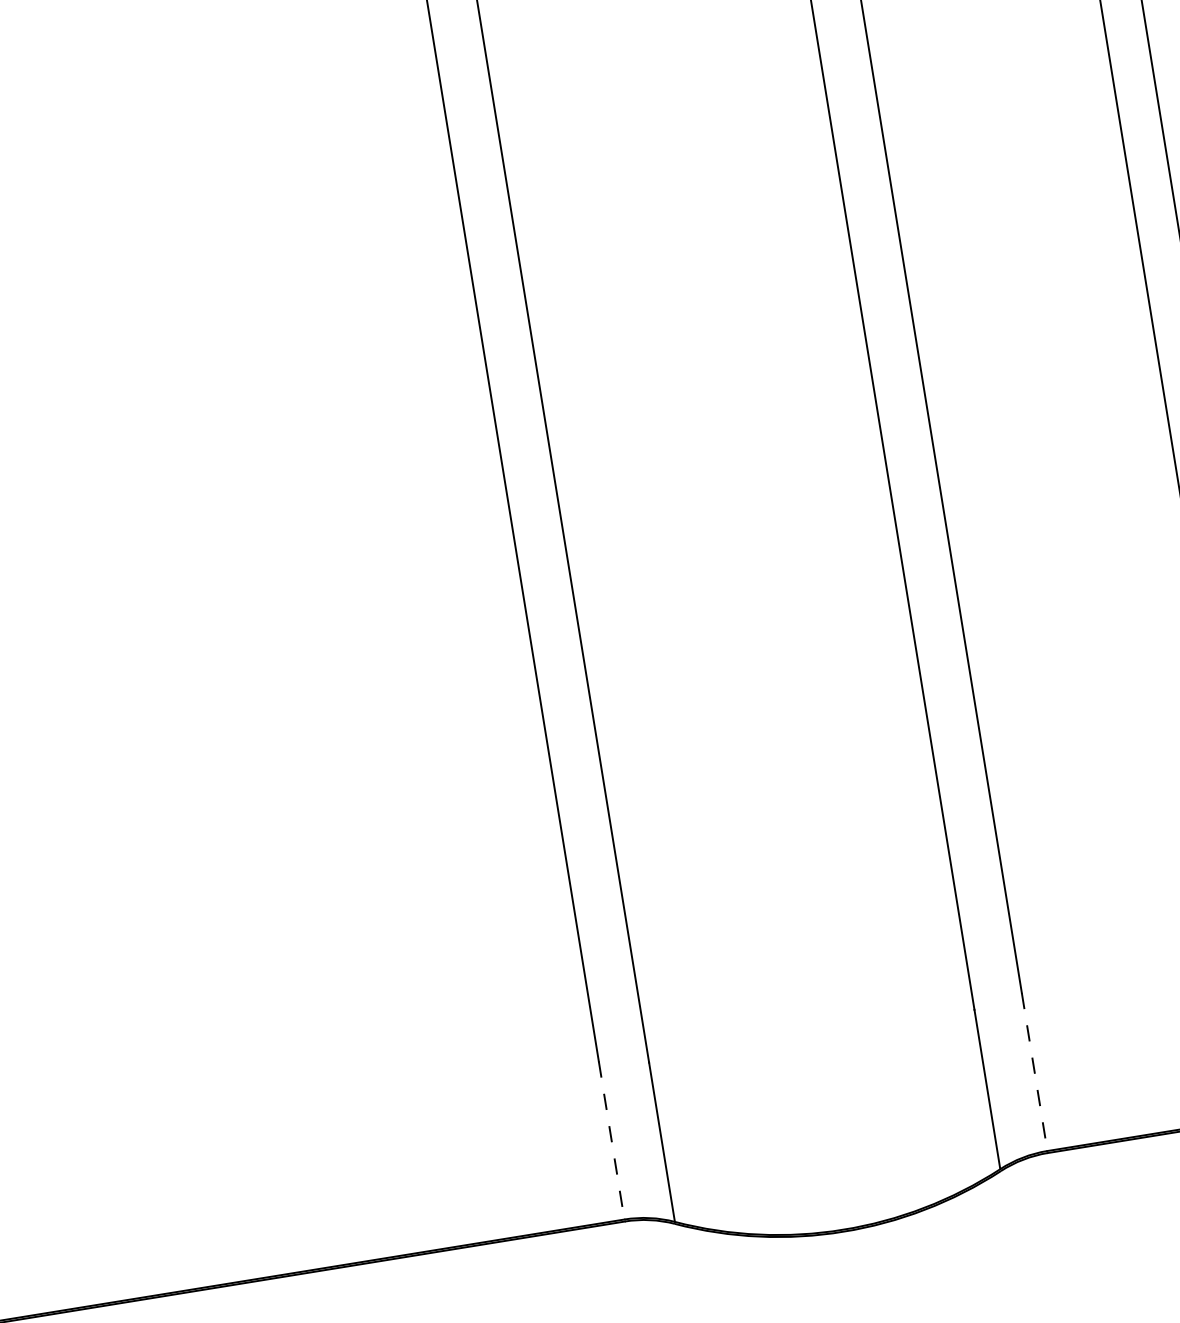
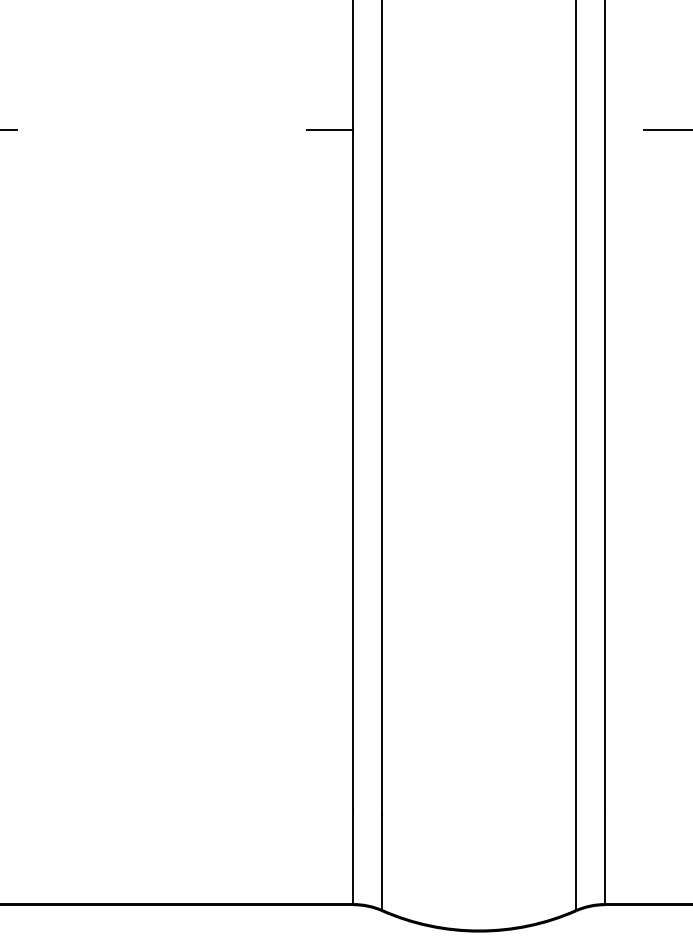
line: (1035, 1072) -> (605, 857), dashed -> solid
line: (611, 1141) -> (353, 857), dashed -> solid

